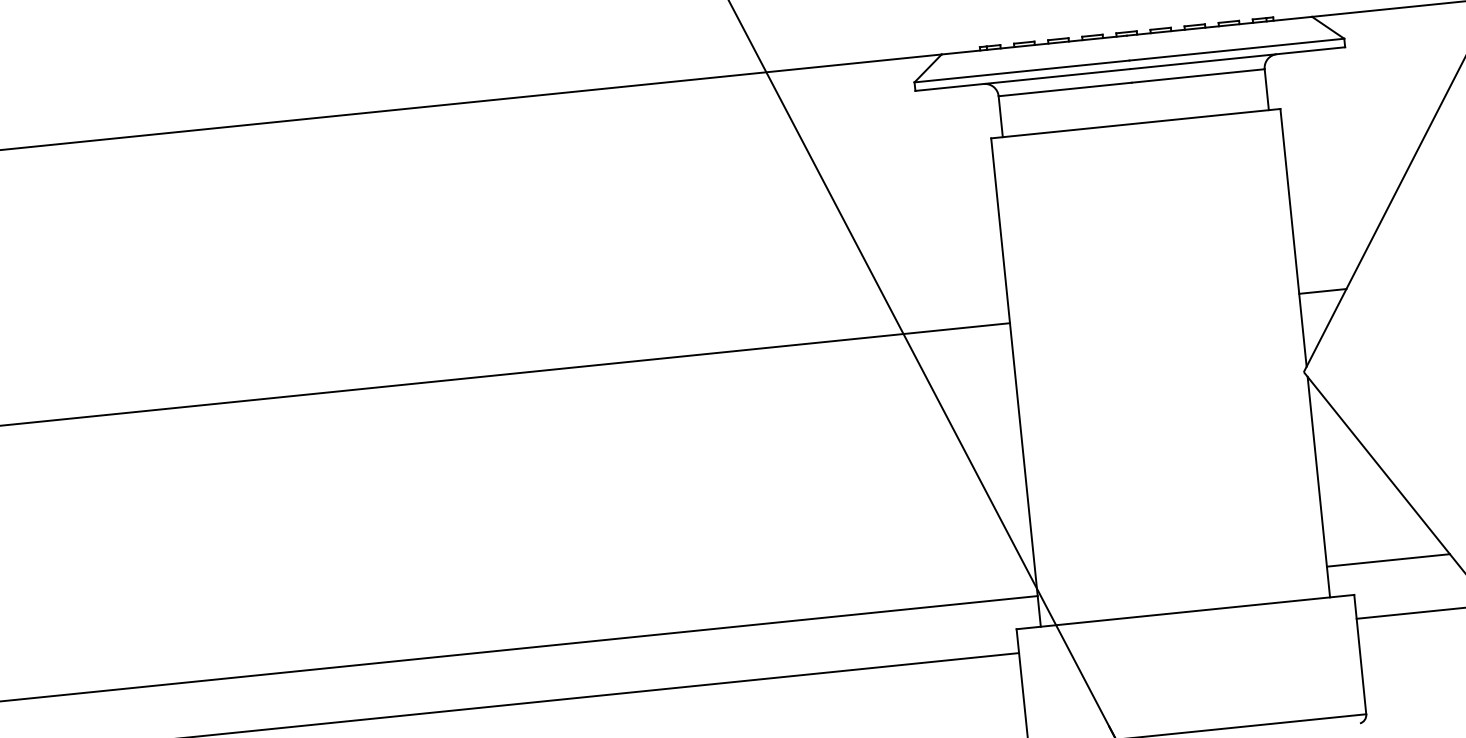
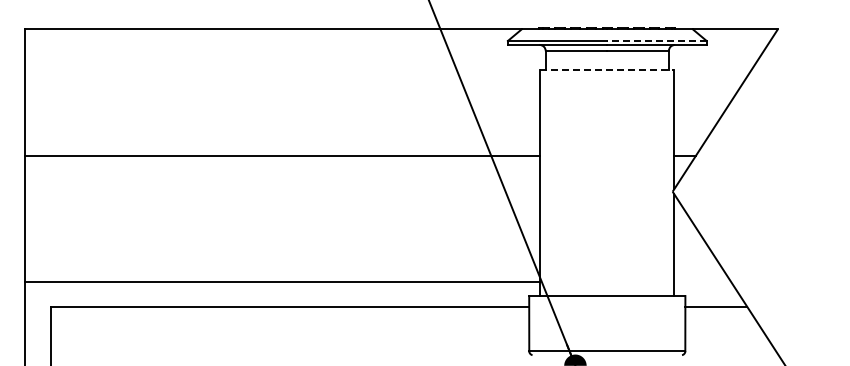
line: (1235, 48) -> (656, 40), solid -> dashed
line: (1136, 124) -> (607, 70), solid -> dashed
line: (1388, 559) -> (702, 281), removed

